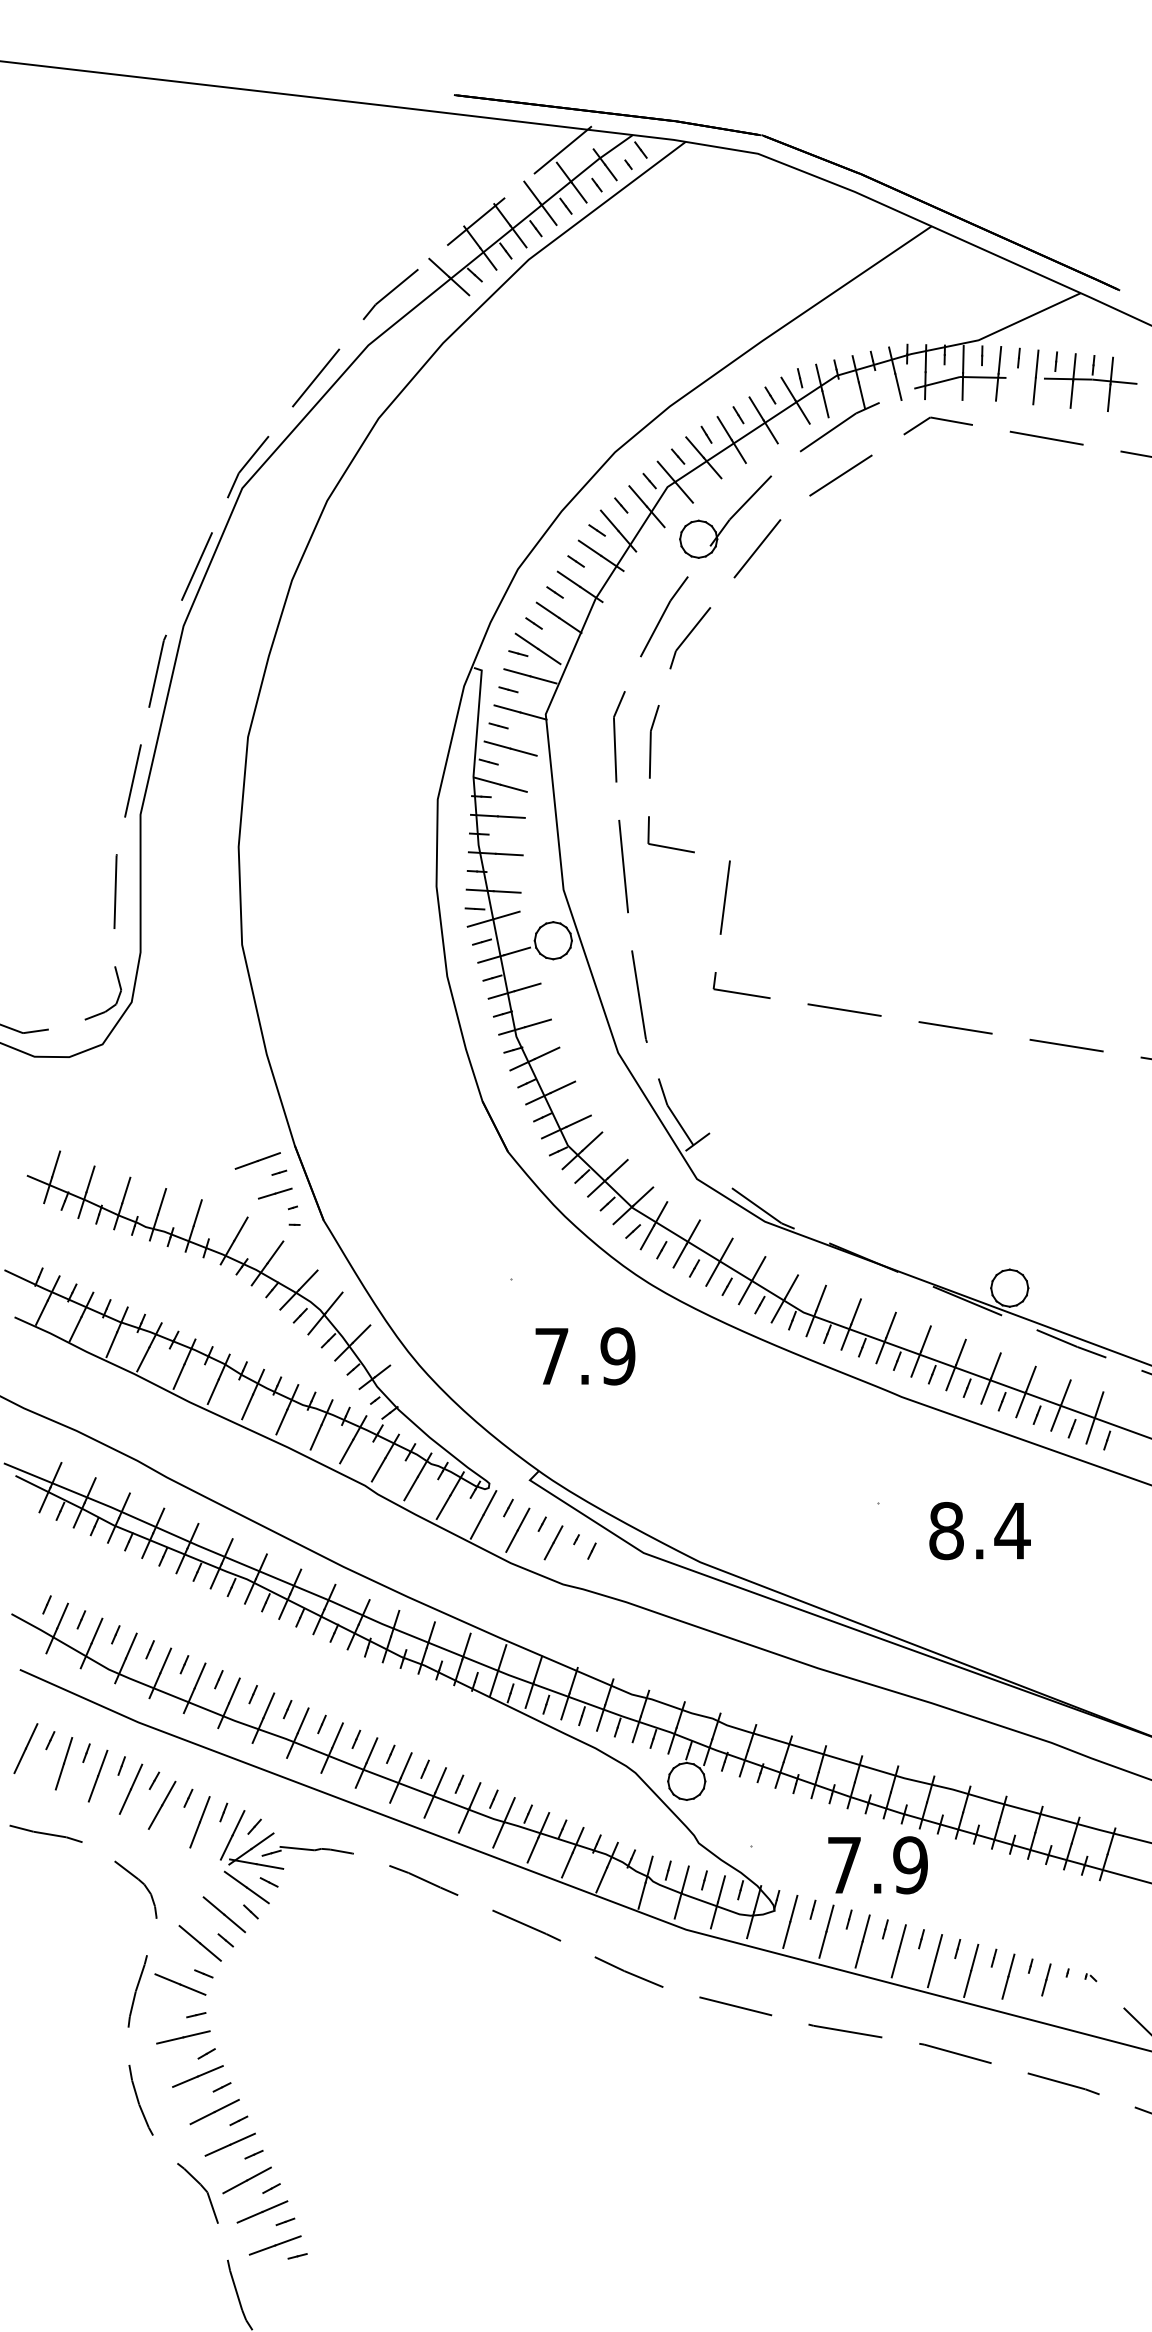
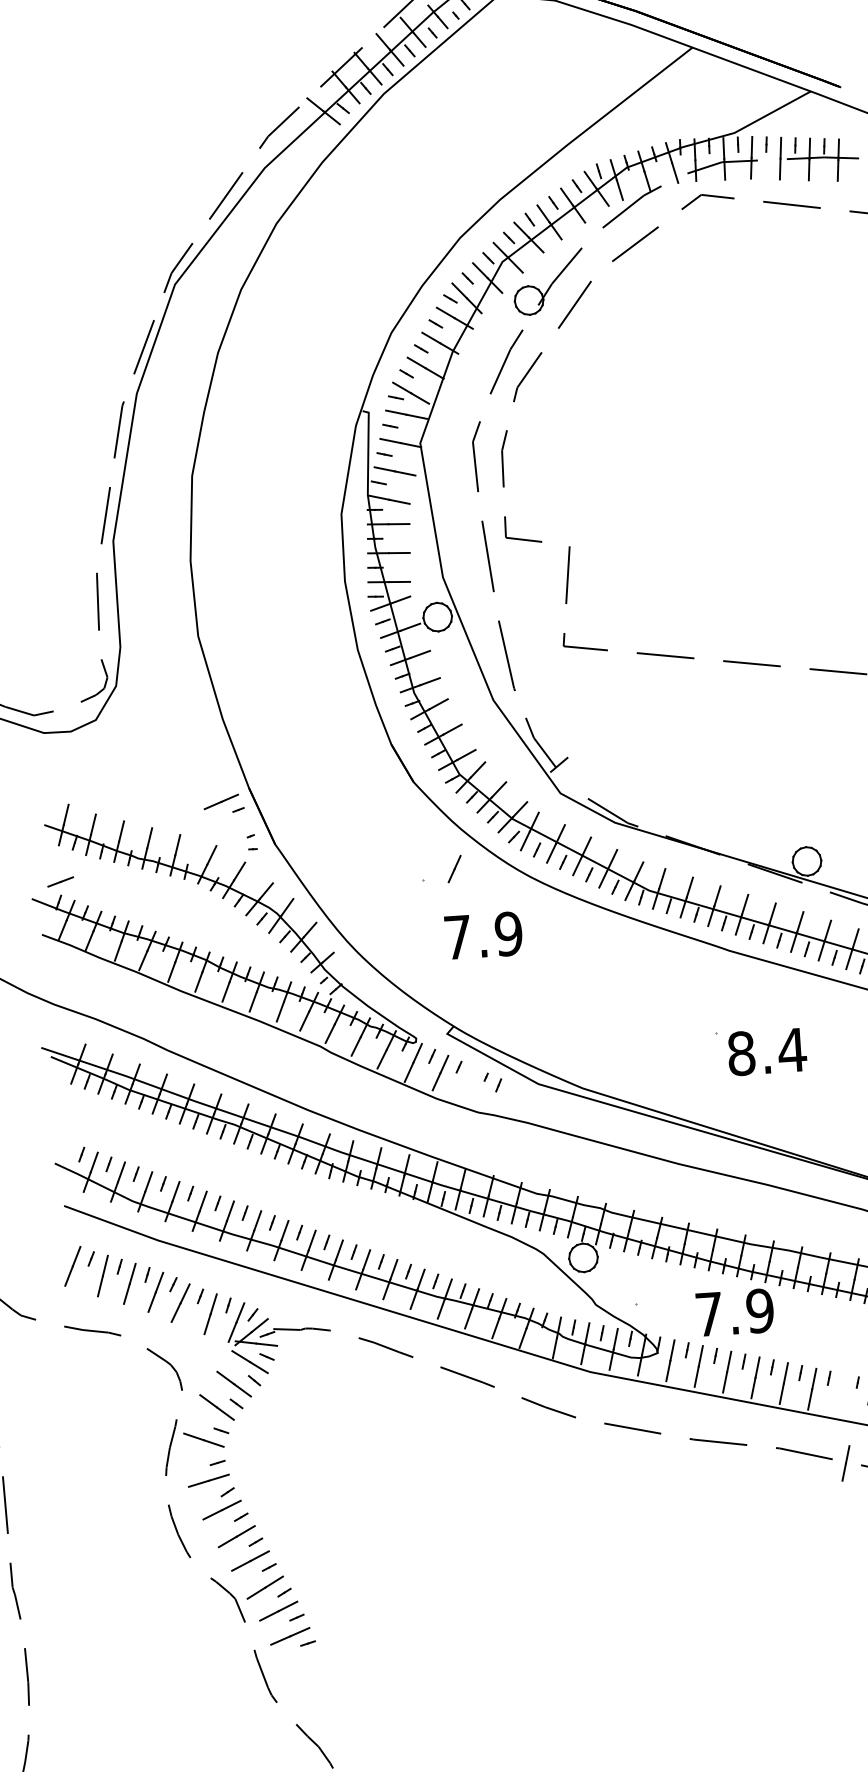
line: (275, 1193) -> (60, 881), moved
text: (979, 1531) -> (766, 1052), moved
line: (553, 1542) -> (454, 868), moved
line: (1008, 1976) -> (846, 1463), moved

